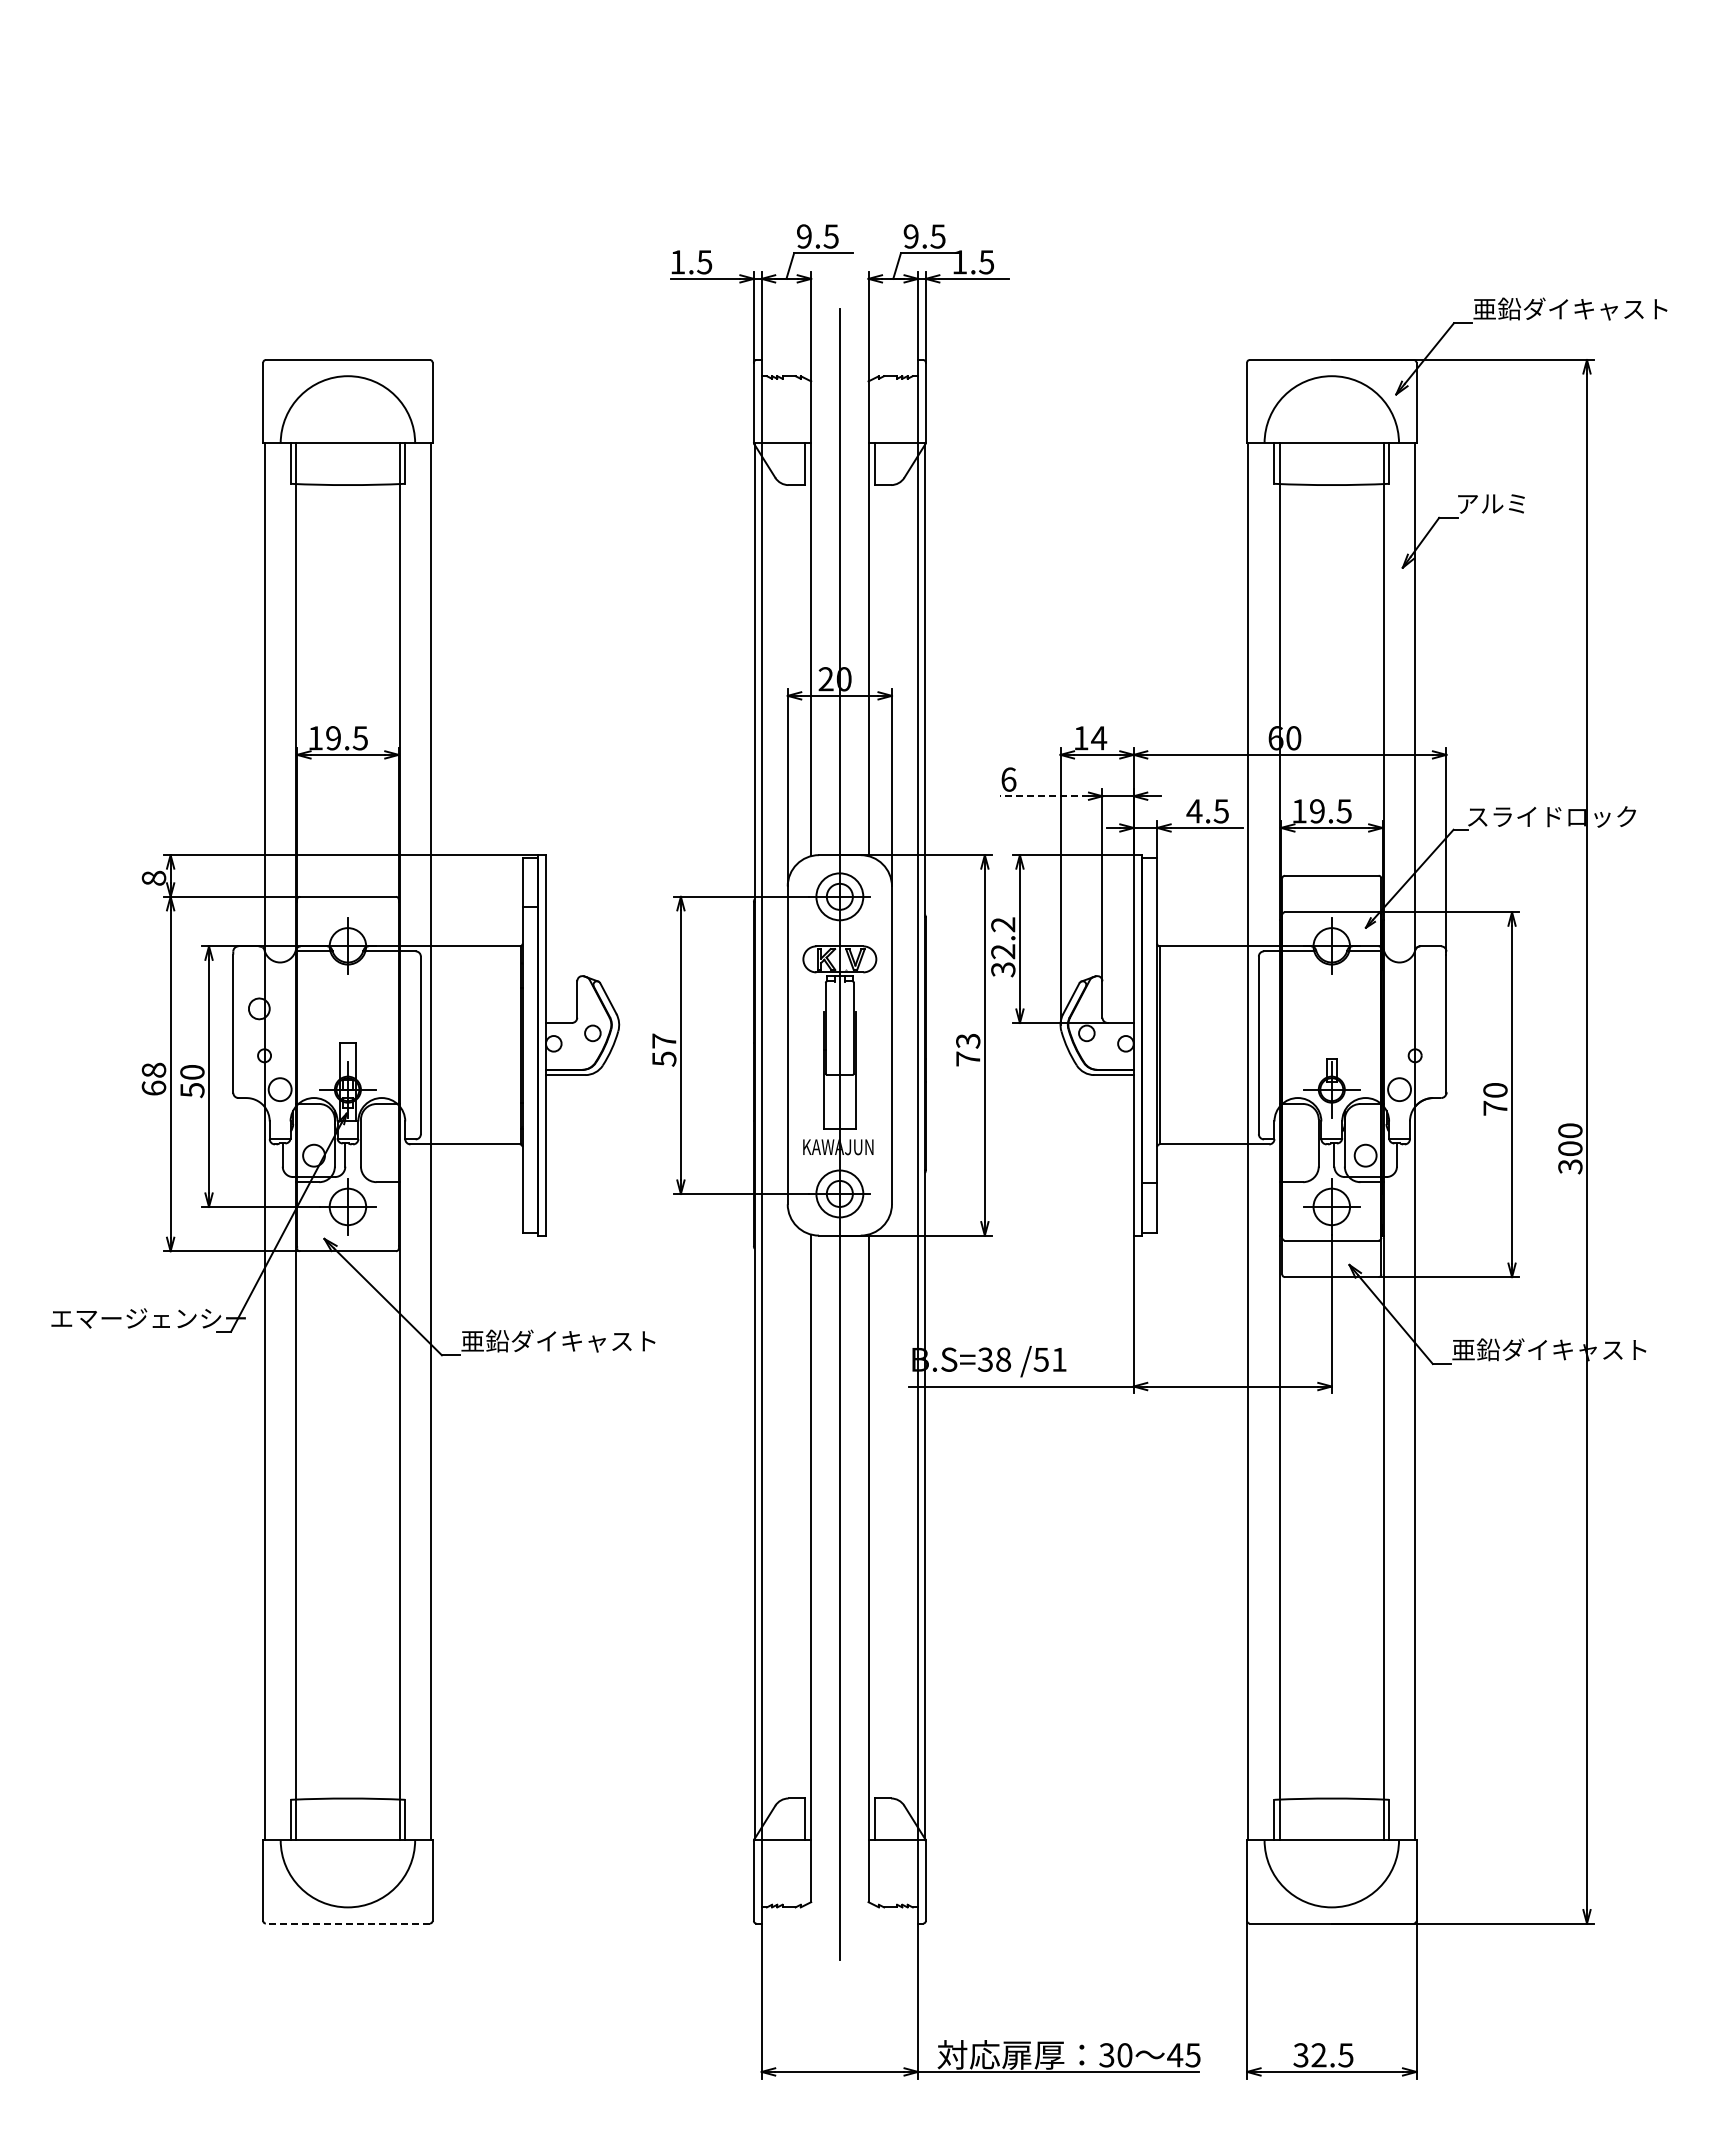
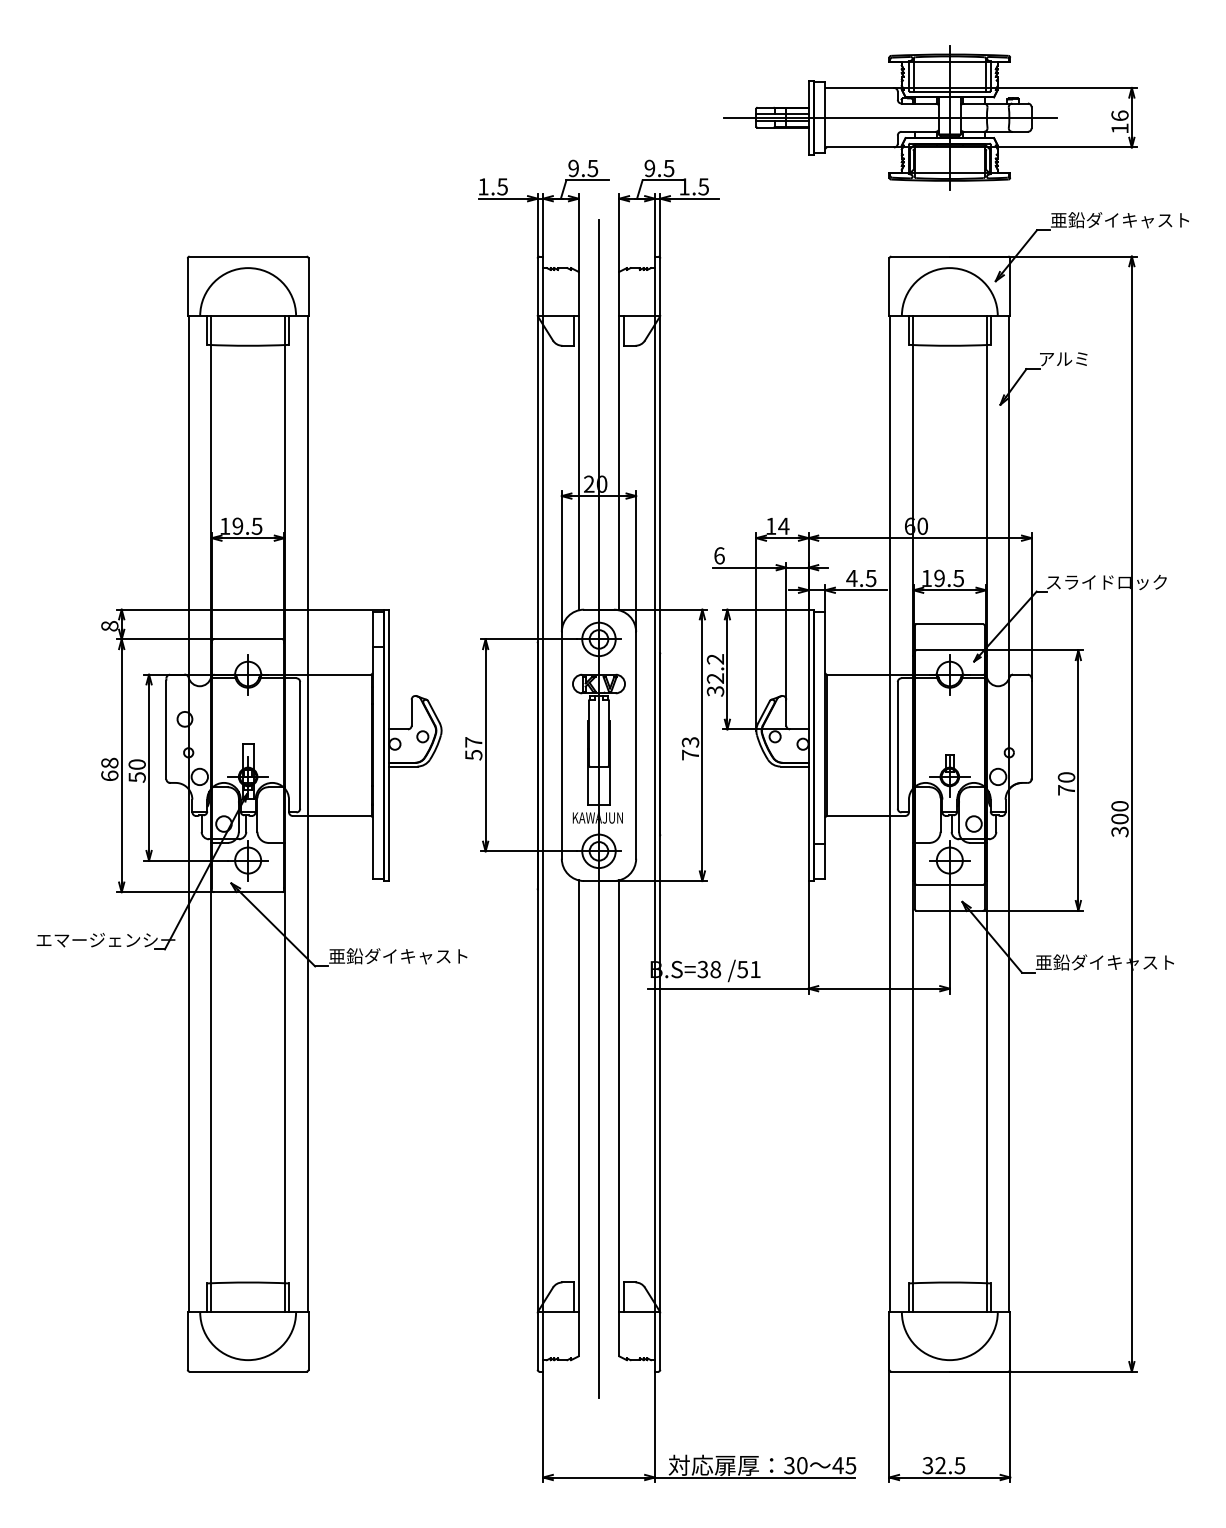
part: (1304, 164) -> (930, 117), added
line: (1044, 796) -> (744, 567), dashed -> solid
line: (347, 1923) -> (247, 1371), dashed -> solid

